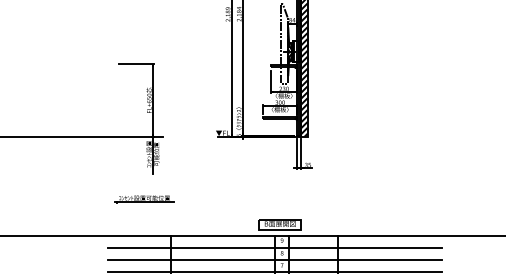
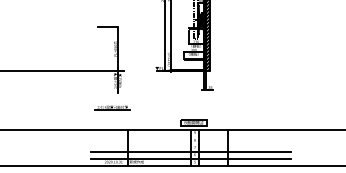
line: (274, 246) -> (190, 136), removed
line: (274, 260) -> (190, 144), removed

